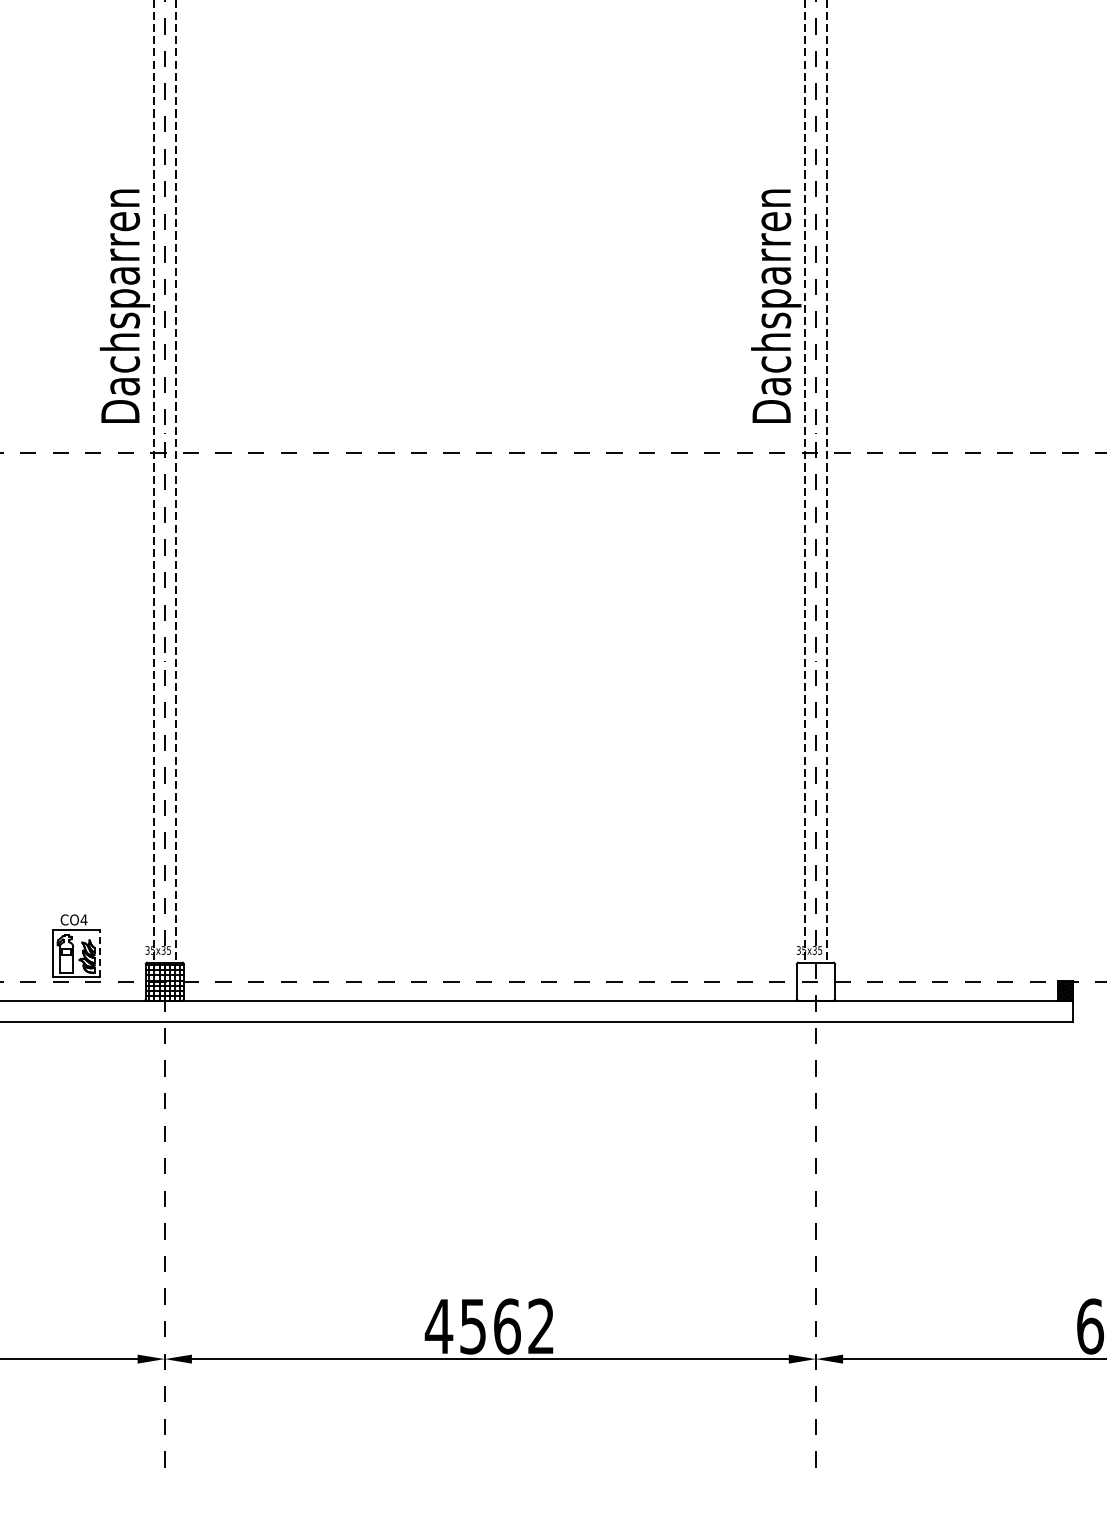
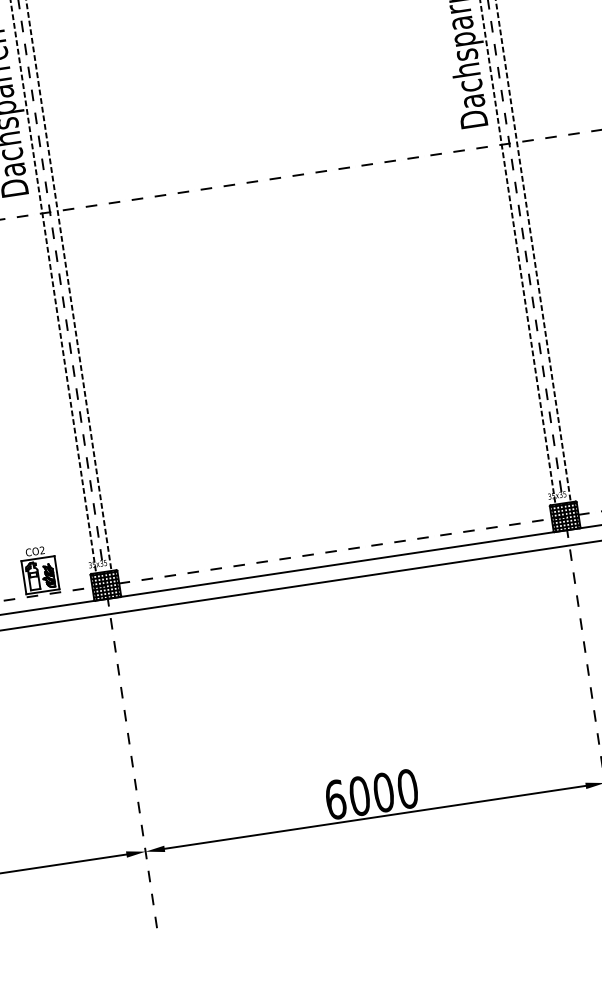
text: (83, 919) -> (41, 550), CO4 -> CO2
line: (99, 953) -> (56, 572), dashed -> solid
hatch: (815, 981) -> (564, 516), added
text: (489, 1326) -> (371, 794), 4562 -> 6000

